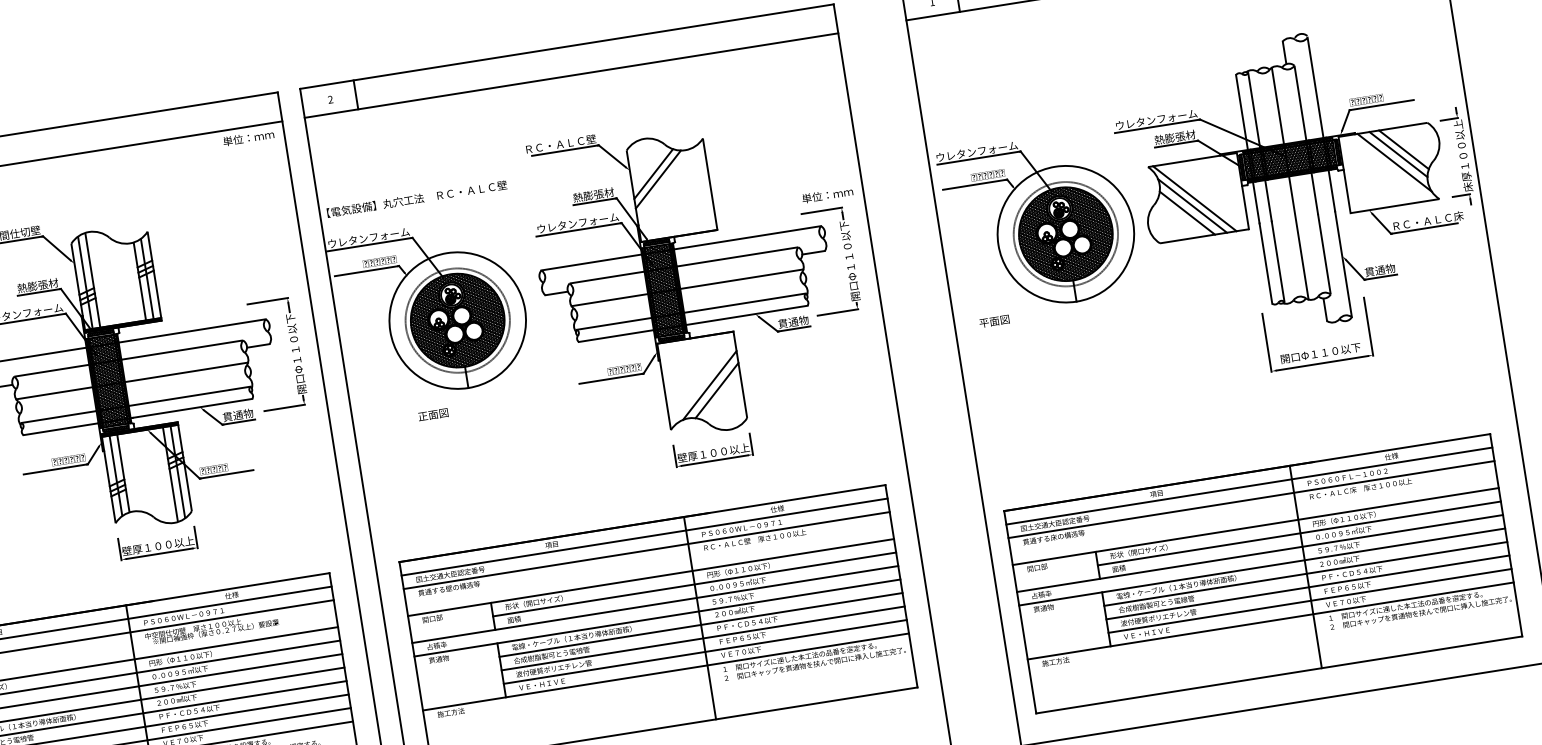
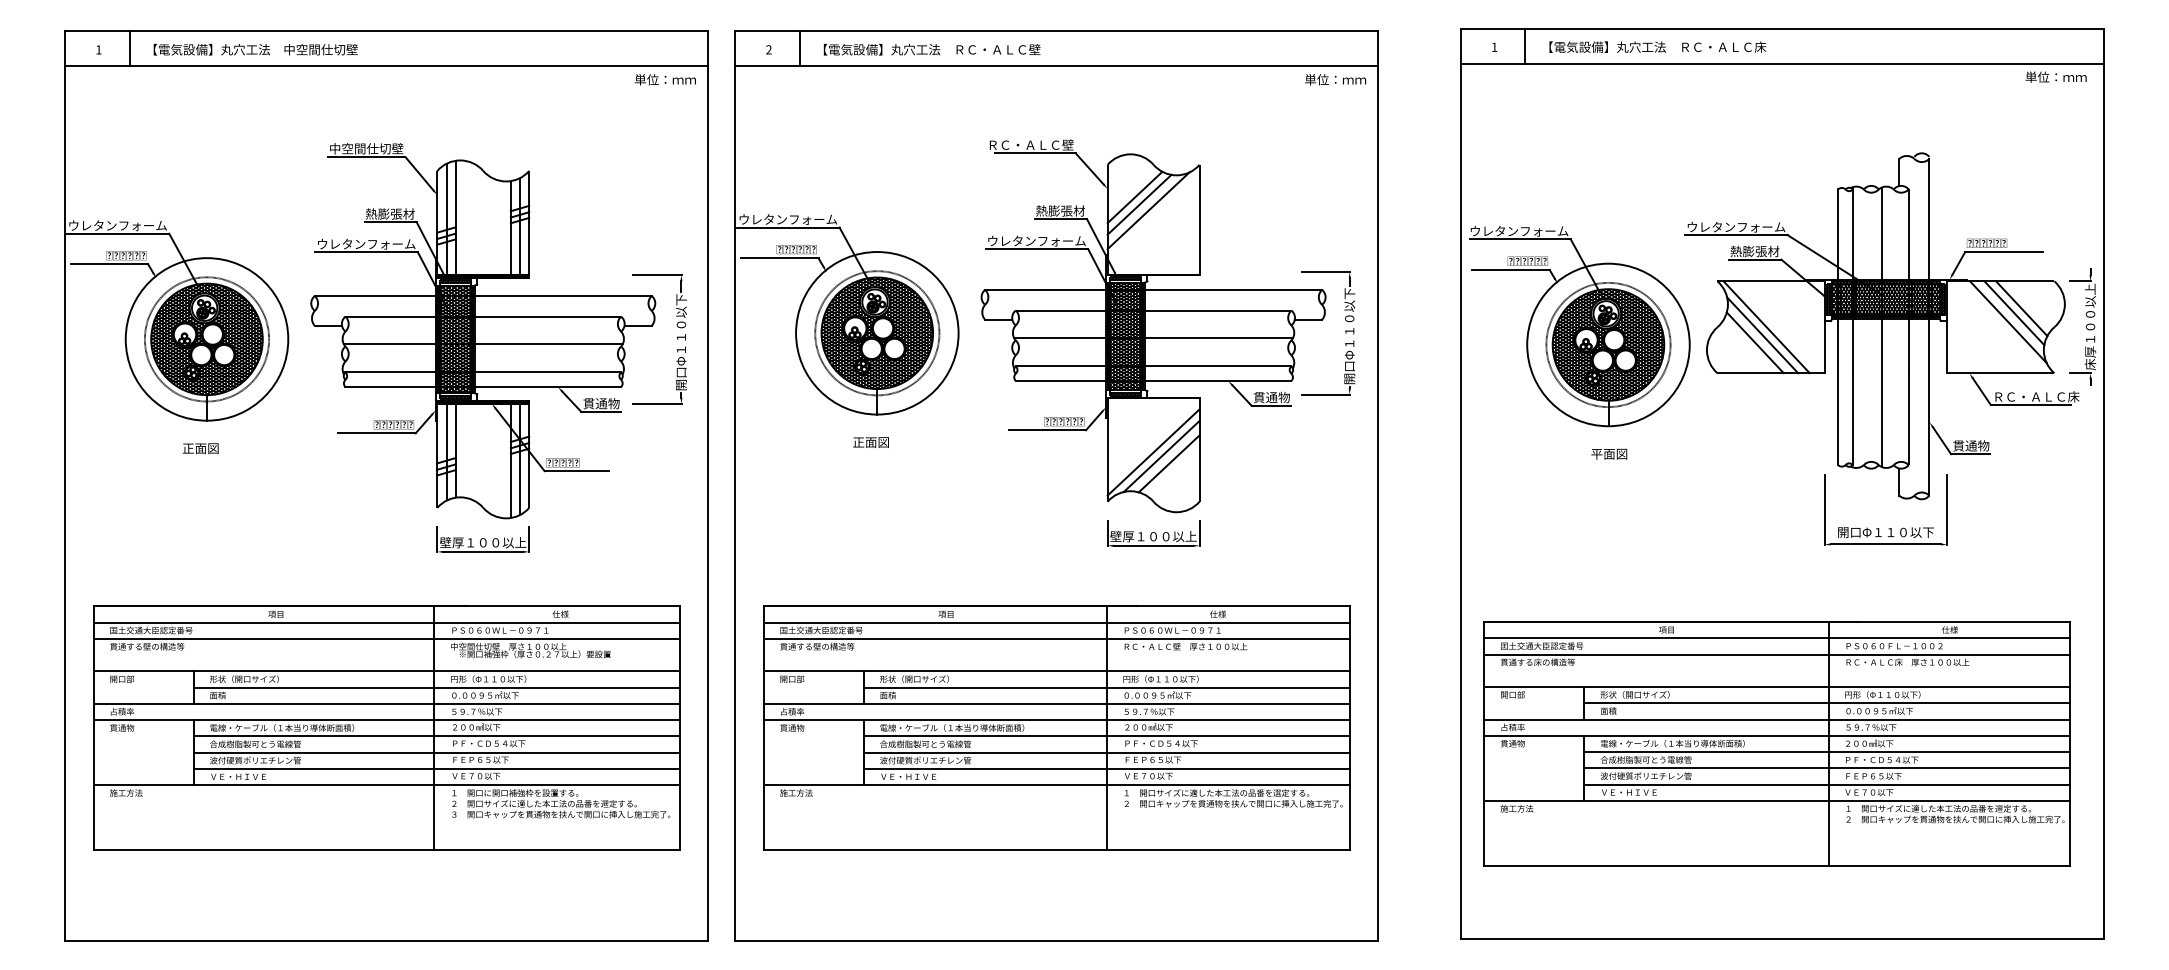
line: (666, 183) -> (1148, 210), added
text: (827, 195) -> (1335, 79), moved
text: (416, 198) -> (931, 49), moved
text: (994, 320) -> (1609, 453), moved
line: (702, 383) -> (1153, 452), added
text: (432, 414) -> (870, 442), moved
part: (1262, 573) -> (1776, 743), moved

